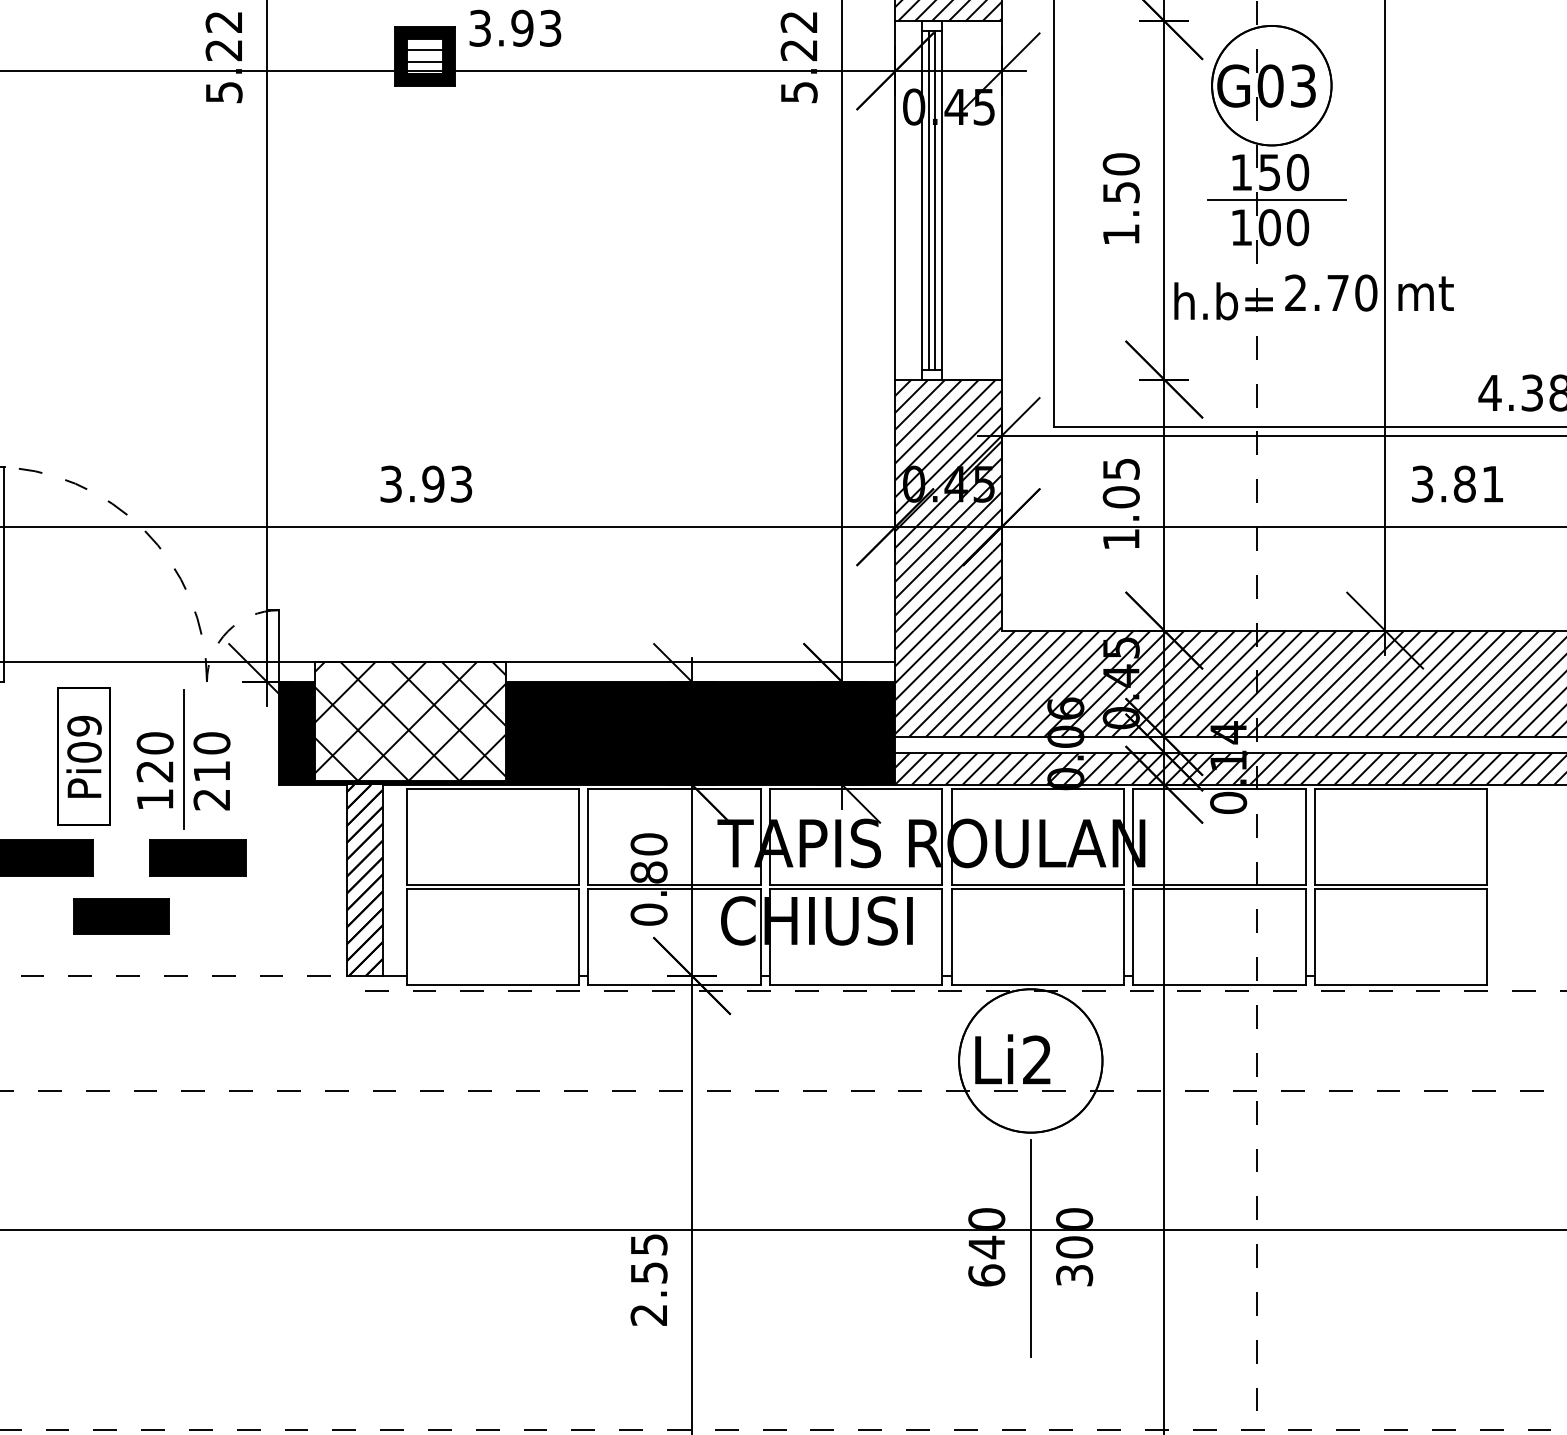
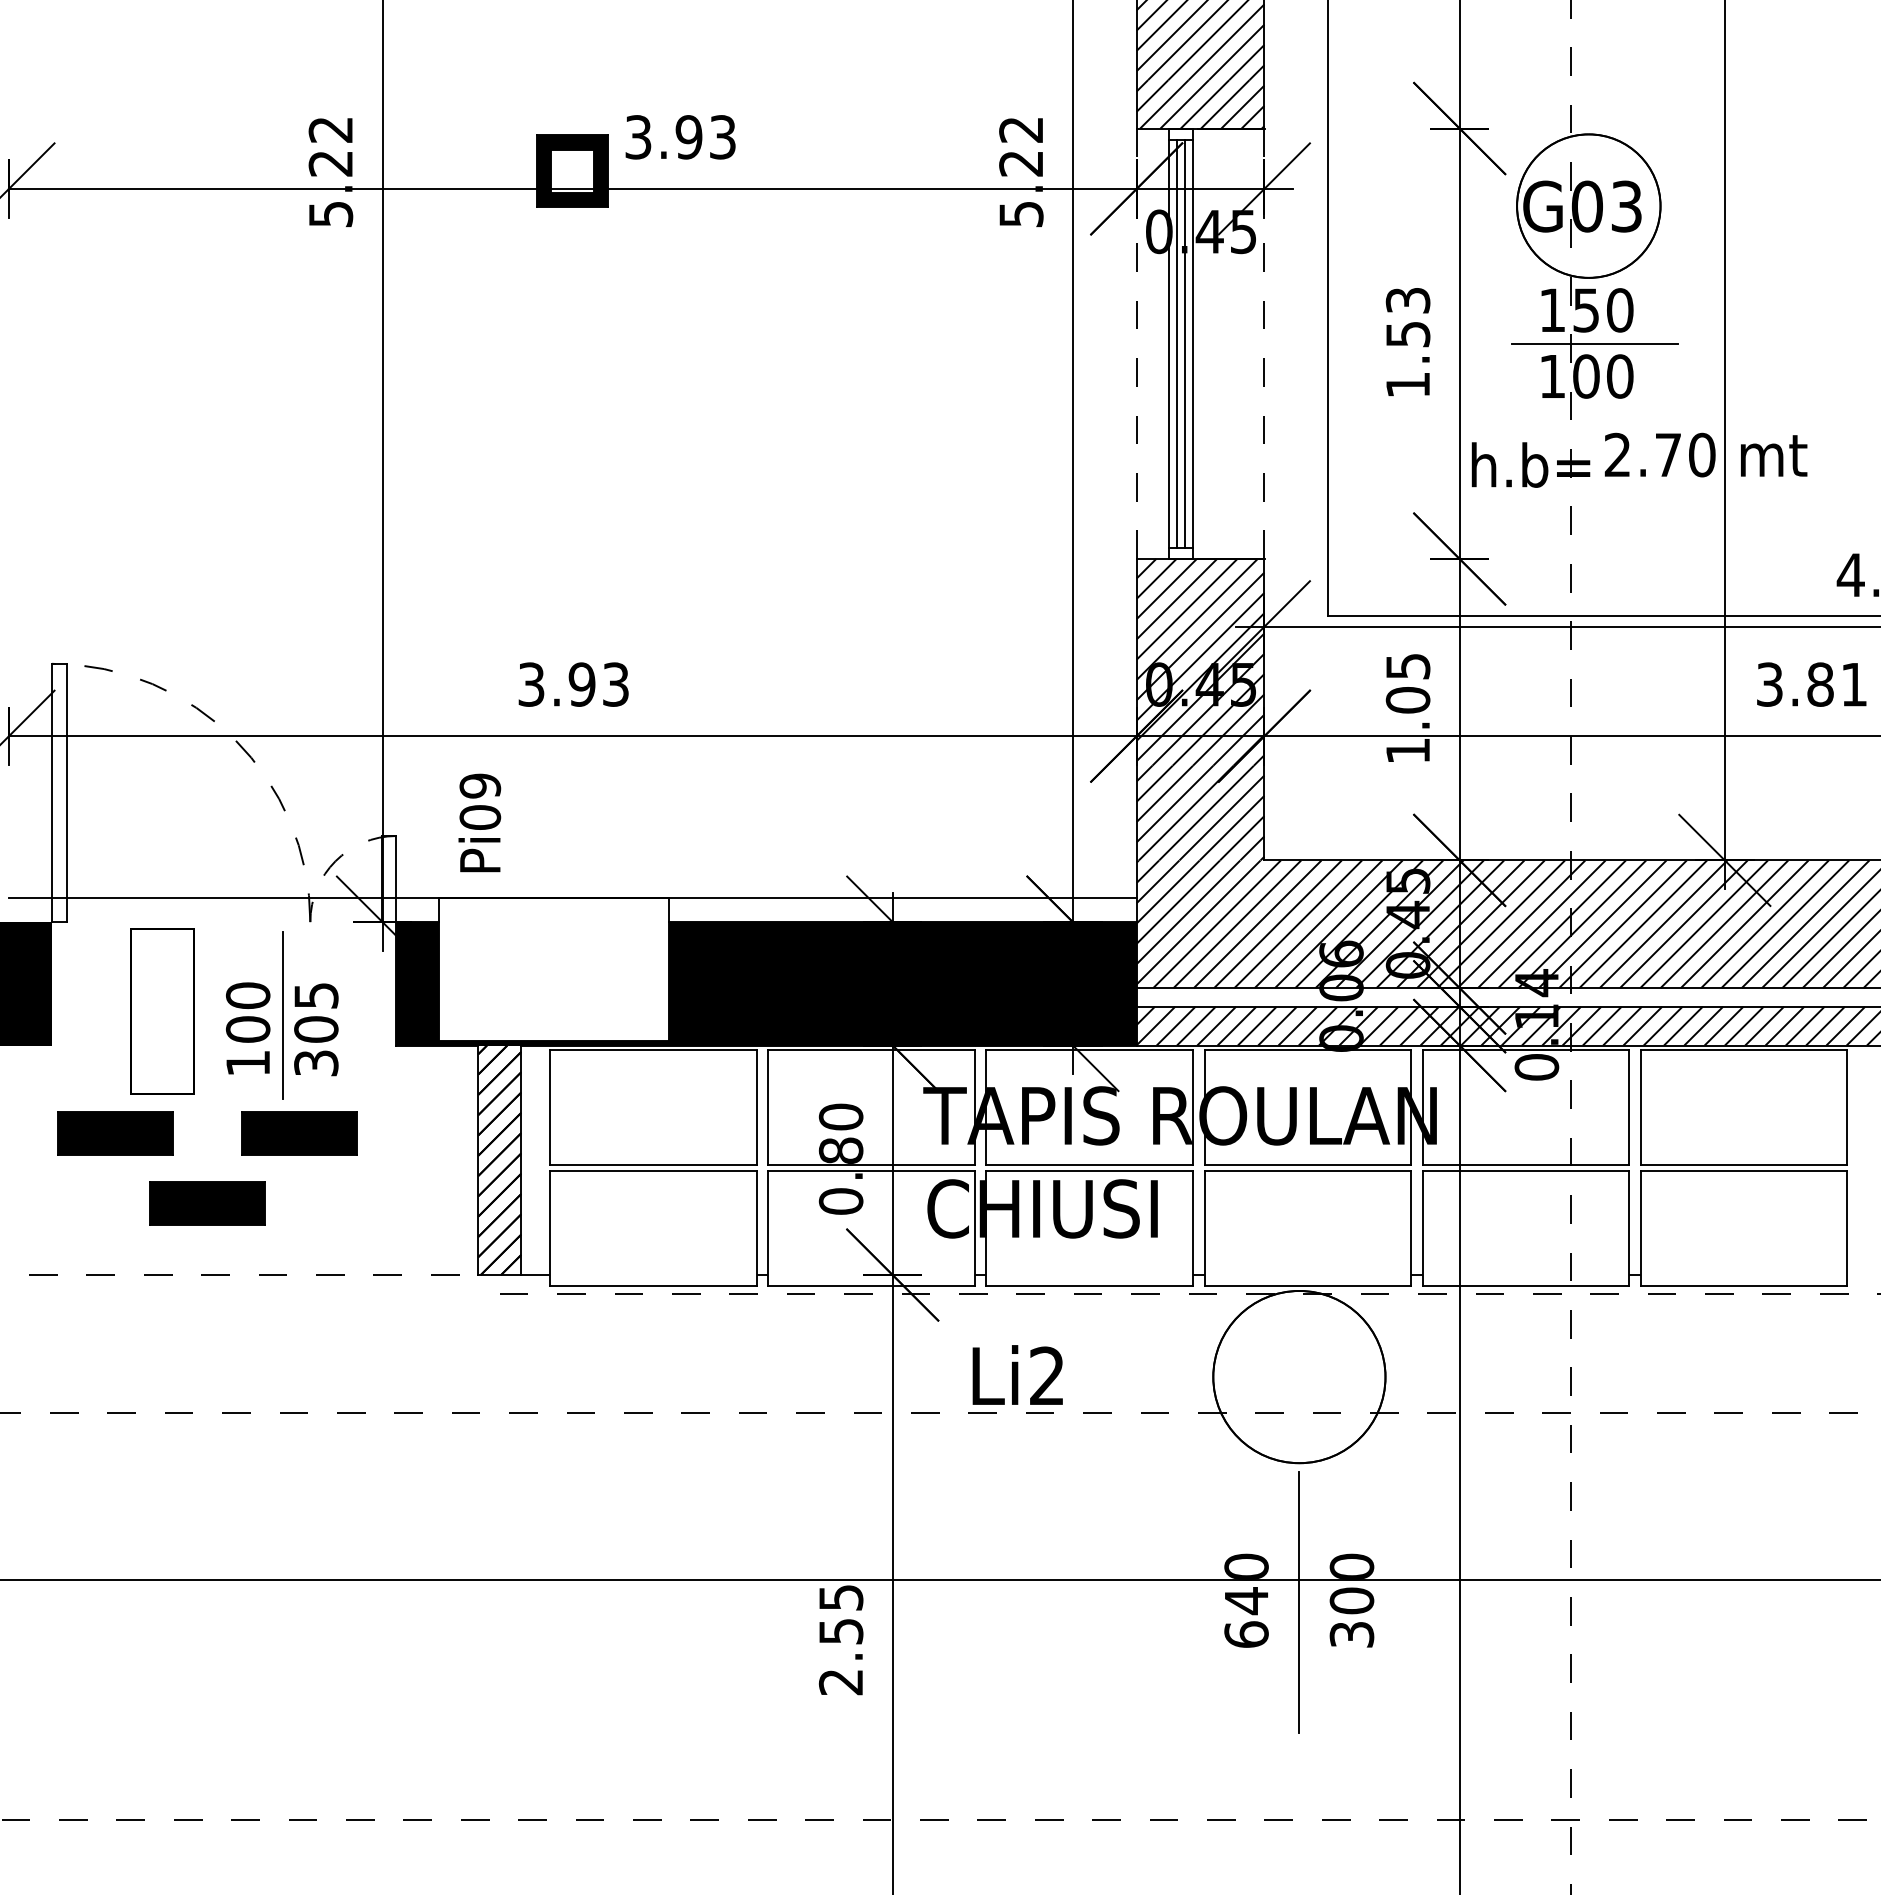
hatch: (424, 61) -> (571, 177), removed
text: (1120, 164) -> (1407, 300), 1.50 -> 1.53
line: (895, 200) -> (1136, 343), solid -> dashed
line: (1001, 200) -> (1264, 344), solid -> dashed
hatch: (410, 721) -> (554, 969), removed
text: (83, 756) -> (479, 822), moved
text: (154, 771) -> (247, 1029), 120 -> 100
text: (212, 771) -> (316, 1029), 210 -> 305
text: (1012, 1058) -> (1017, 1374), moved

